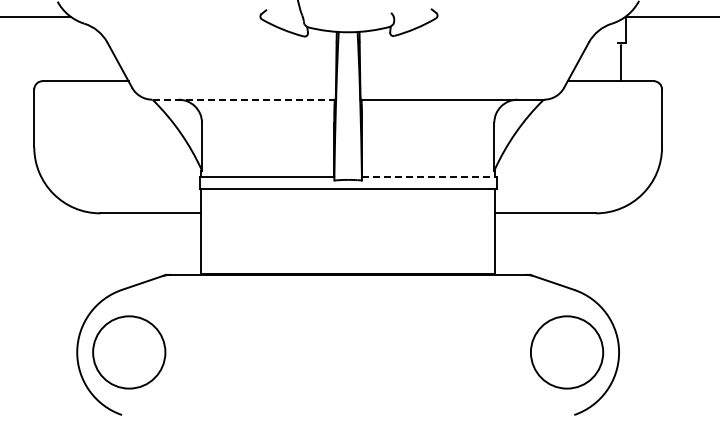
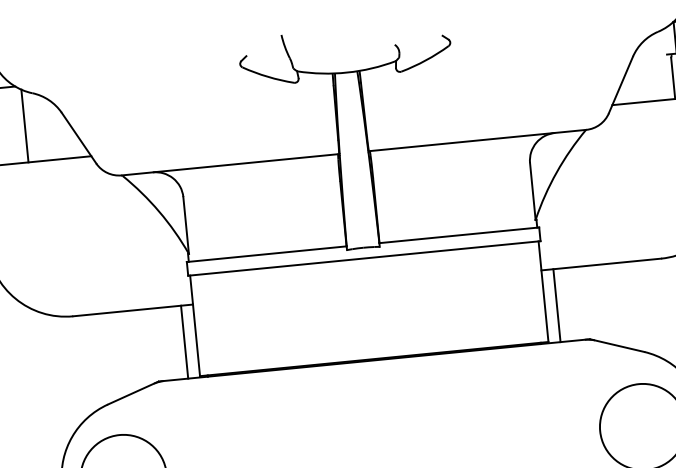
line: (75, 50) -> (24, 125), added
line: (243, 99) -> (229, 164), dashed -> solid
line: (429, 177) -> (459, 235), dashed -> solid
line: (191, 243) -> (184, 341), added
line: (505, 243) -> (557, 304), added

